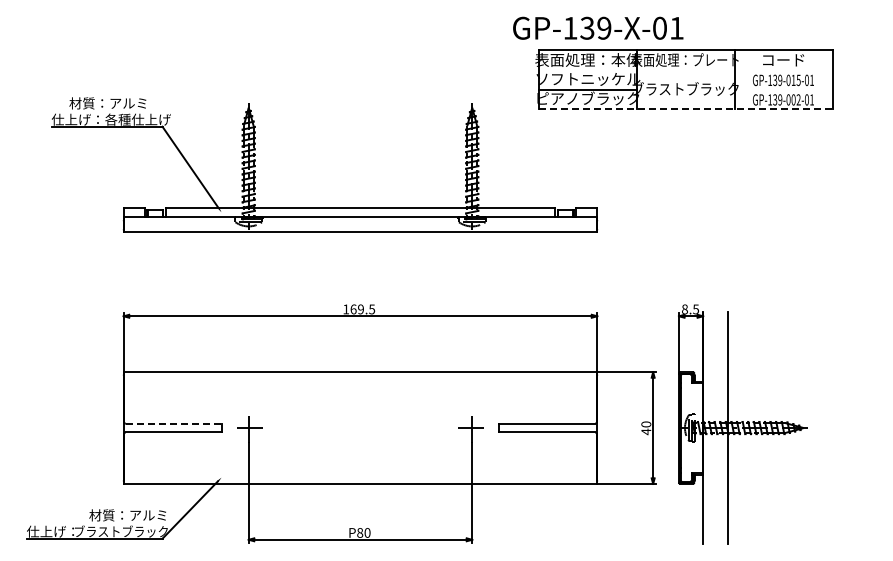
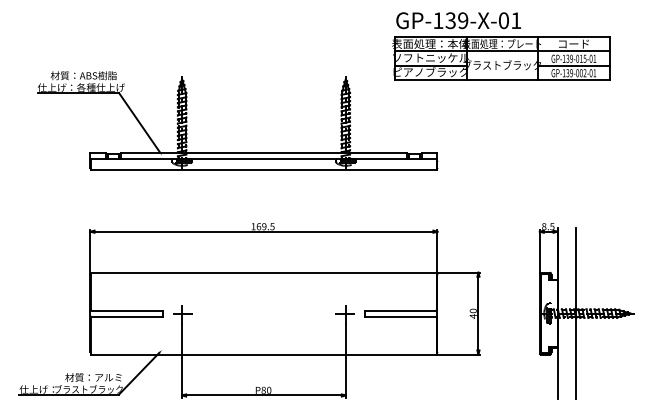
text: (598, 27) -> (458, 20), moved
line: (685, 70) -> (502, 51), added
line: (783, 89) -> (573, 65), added
text: (134, 103) -> (98, 75), 材質：アルミ -> 材質：ABS樹脂
line: (685, 109) -> (502, 80), dashed -> solid
line: (174, 423) -> (127, 310), dashed -> solid
part: (742, 424) -> (586, 311), moved

